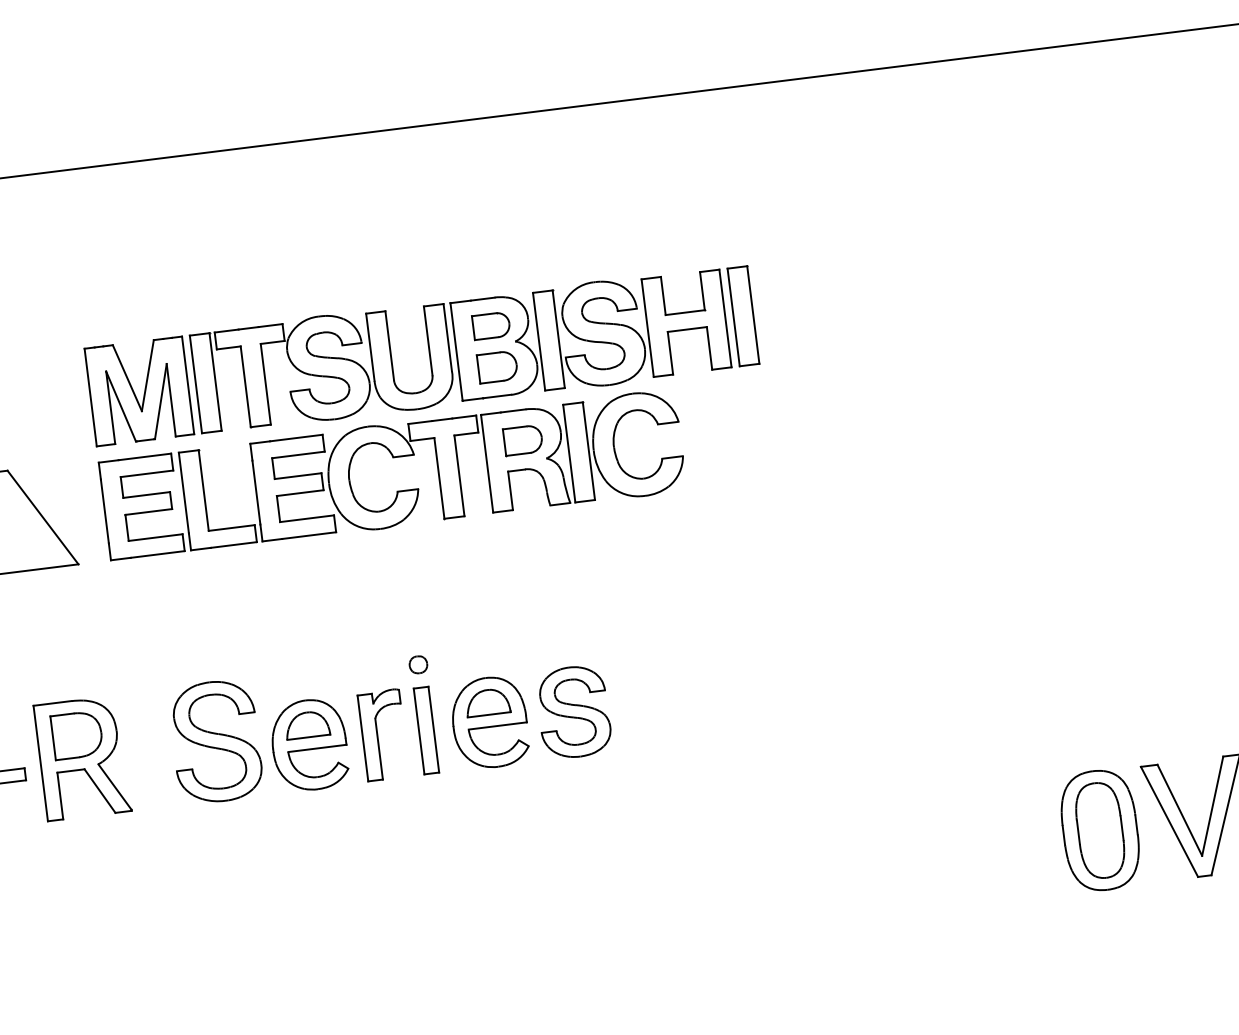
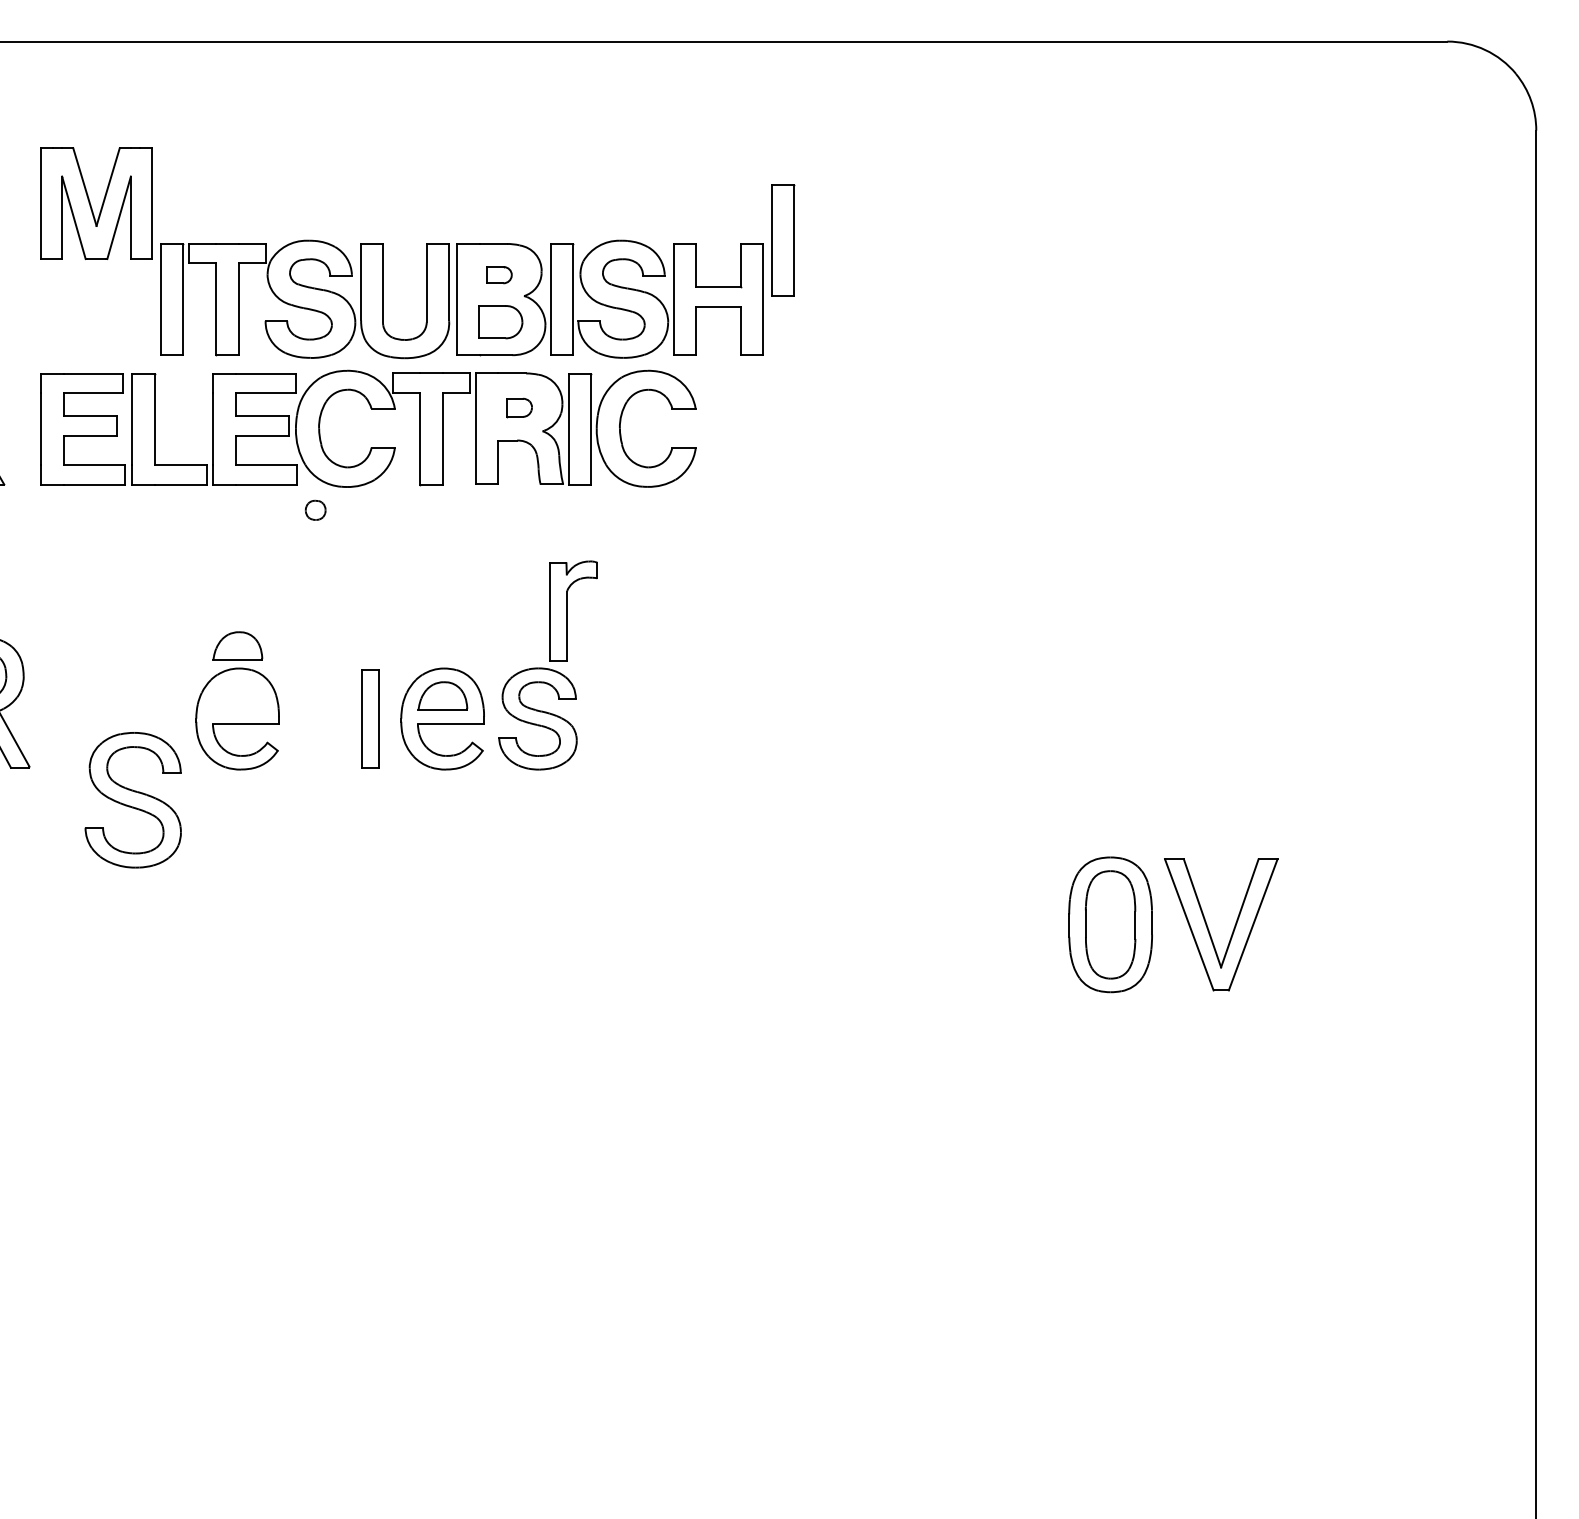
part: (743, 316) -> (783, 240), moved
part: (491, 325) -> (499, 274), size x0.6
part: (139, 391) -> (96, 203), moved
part: (523, 440) -> (519, 407), size x0.6
part: (418, 664) -> (315, 509), moved
part: (306, 724) -> (237, 645), moved
part: (383, 734) -> (573, 610), moved
part: (215, 742) -> (132, 800), moved

